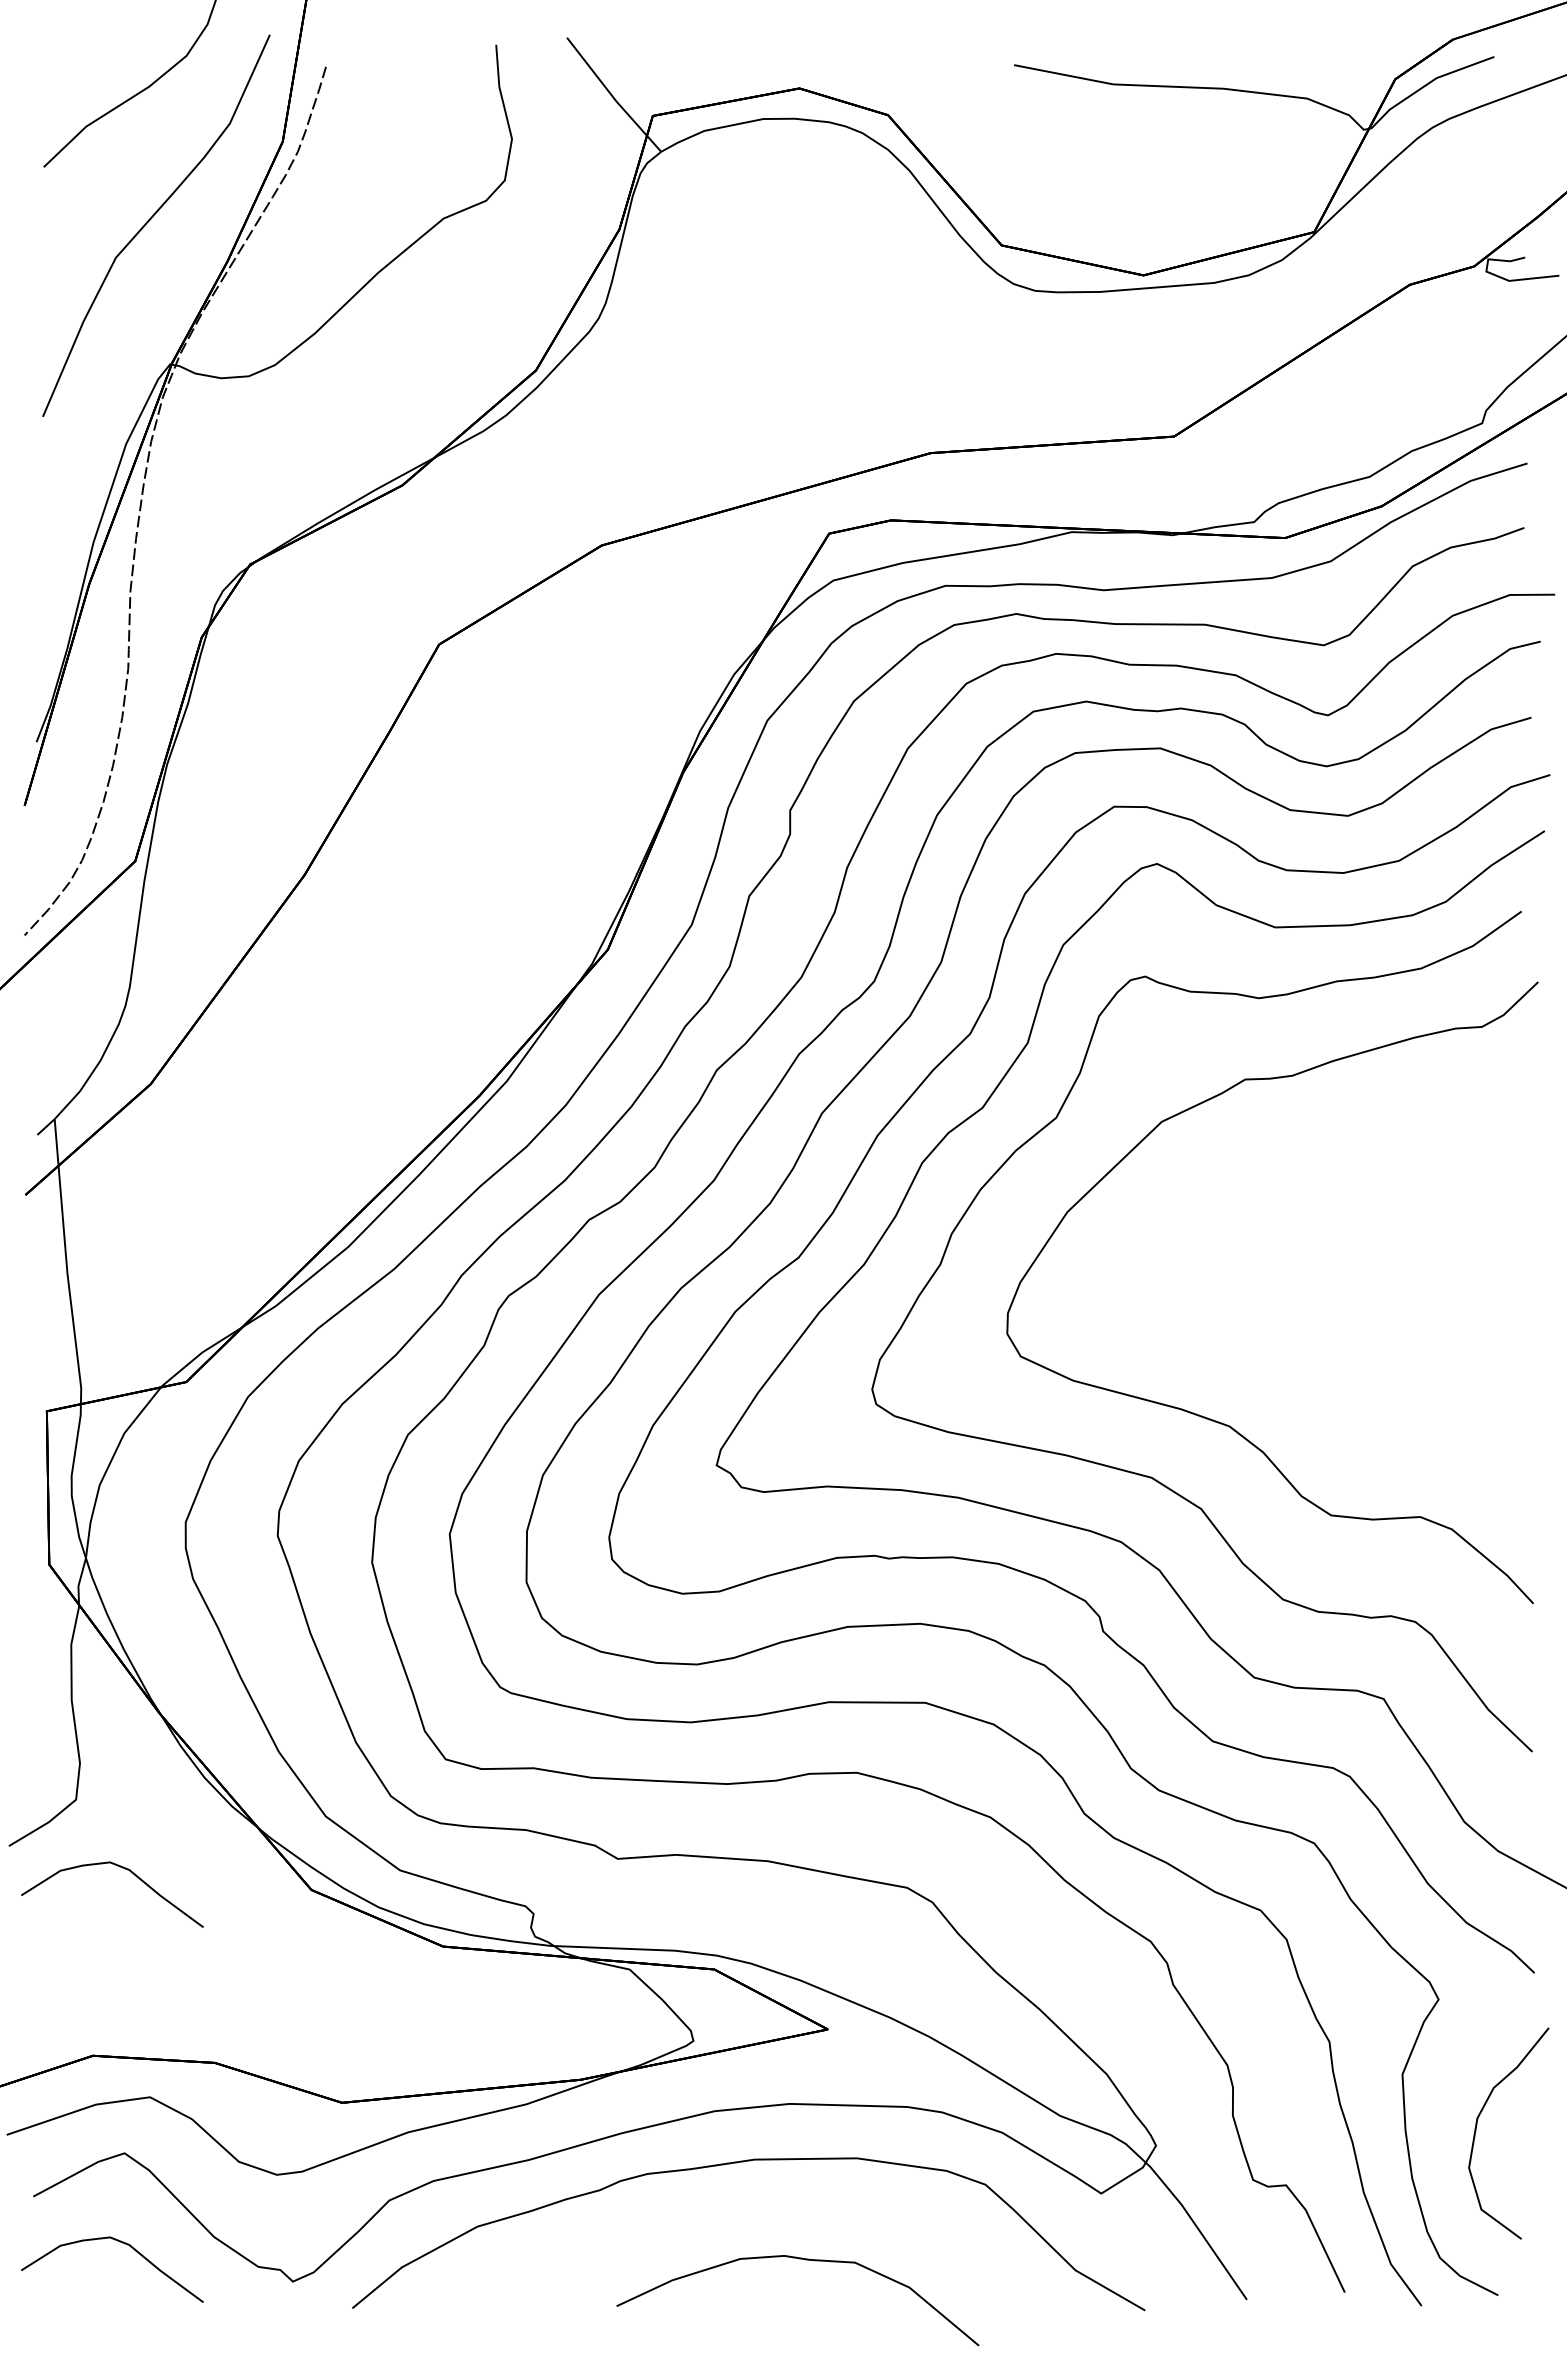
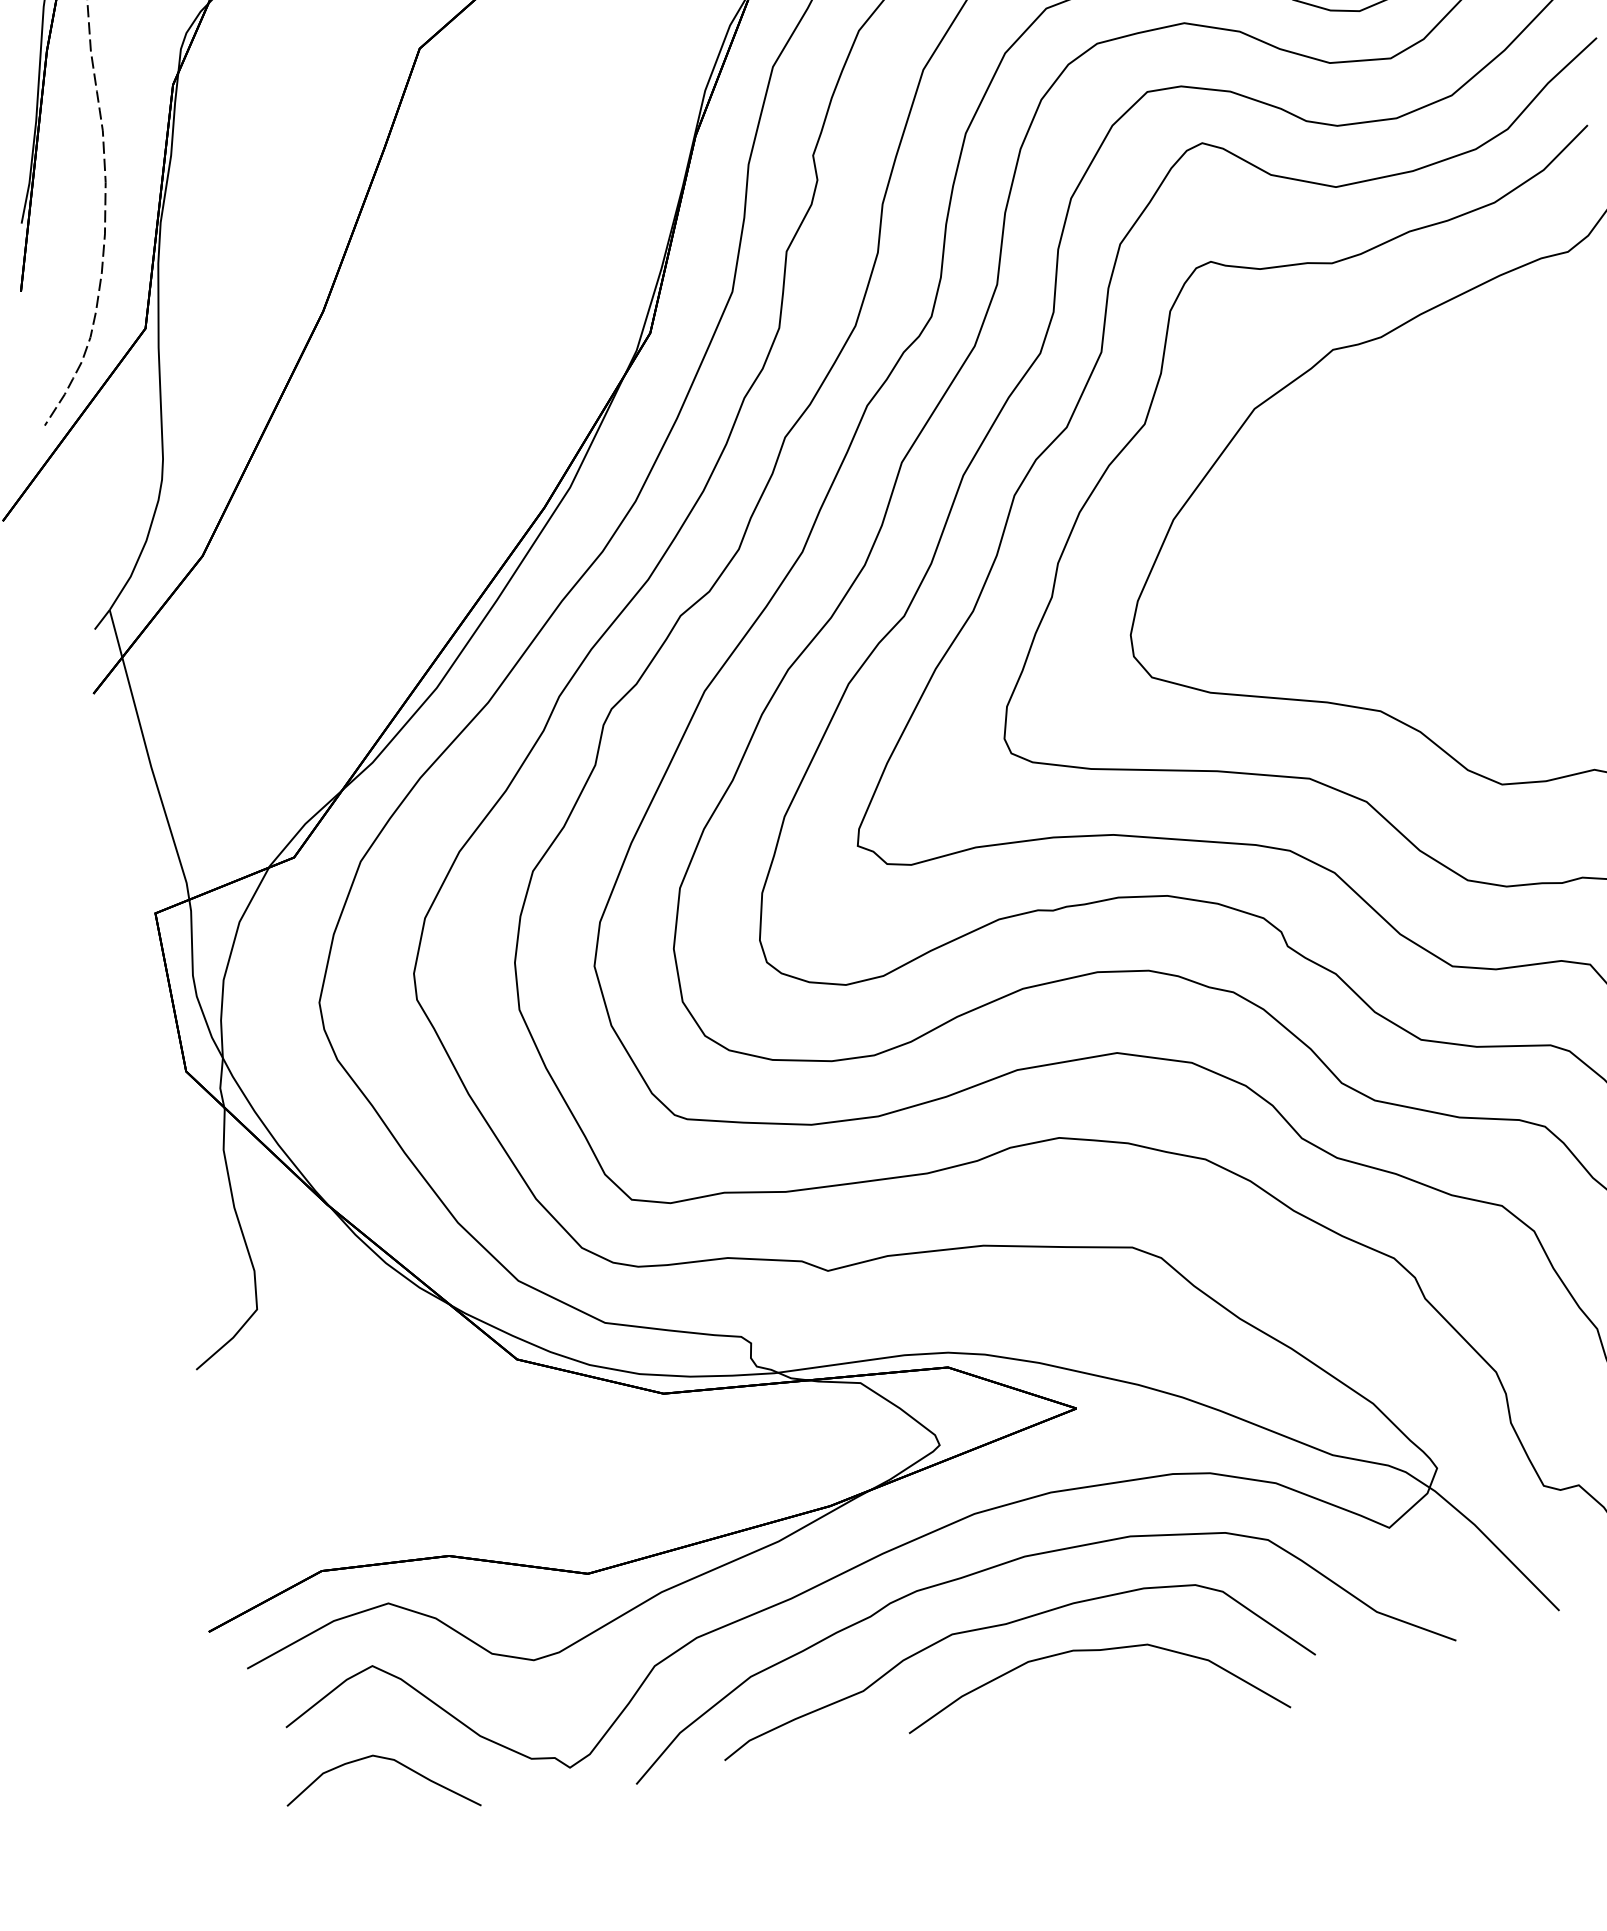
curve: (122, 1868) -> (317, 1372), removed
curve: (725, 2220) -> (1005, 1624), added

